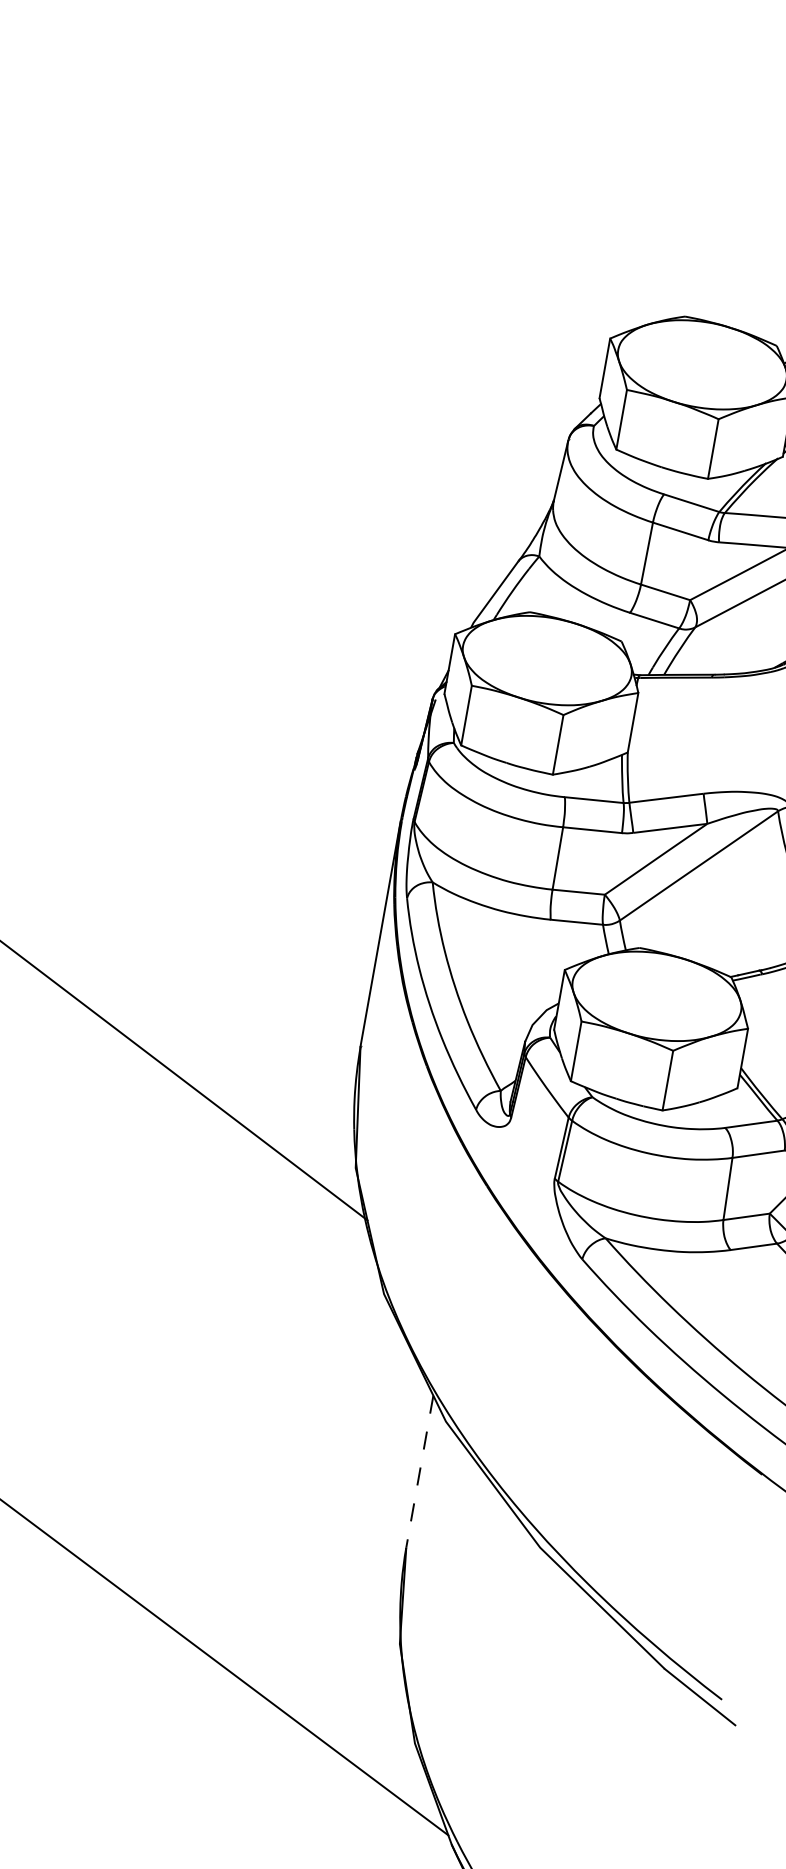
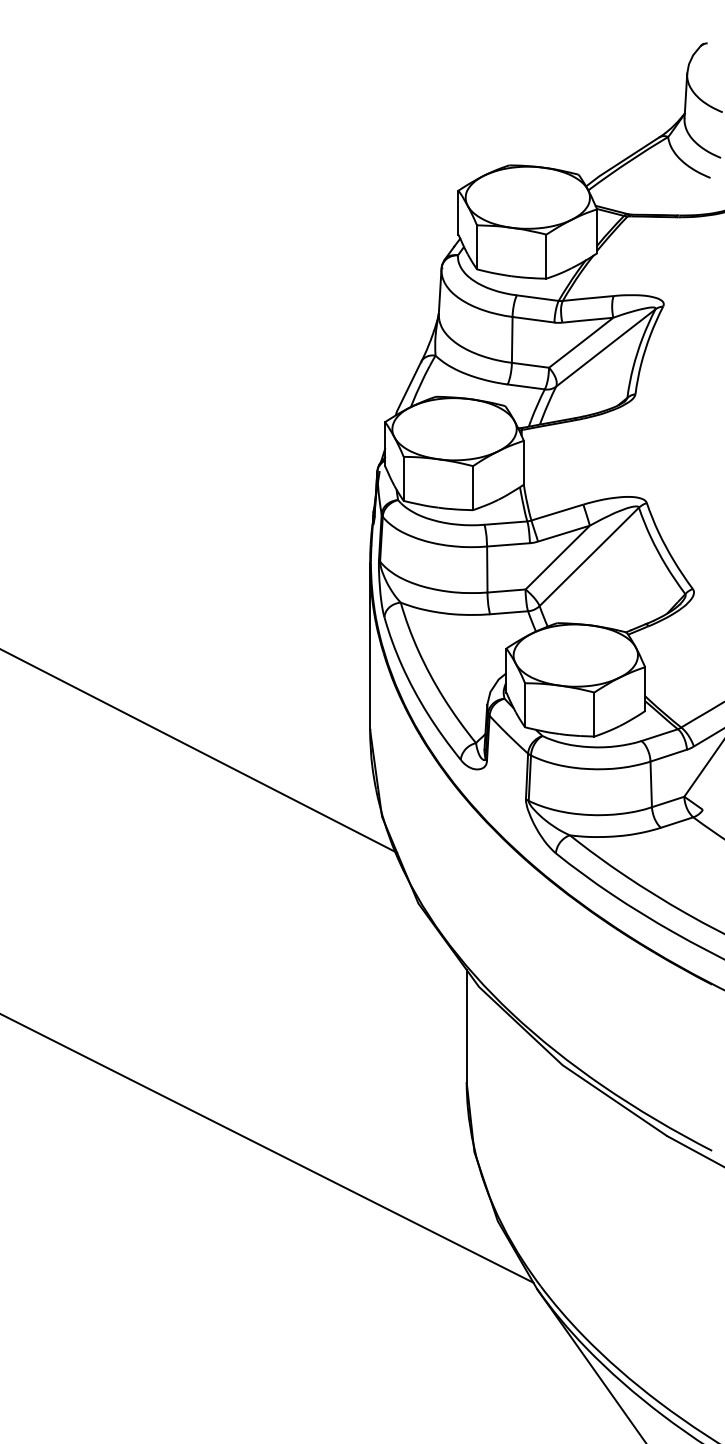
line: (419, 1472) -> (466, 1026), dashed -> solid

